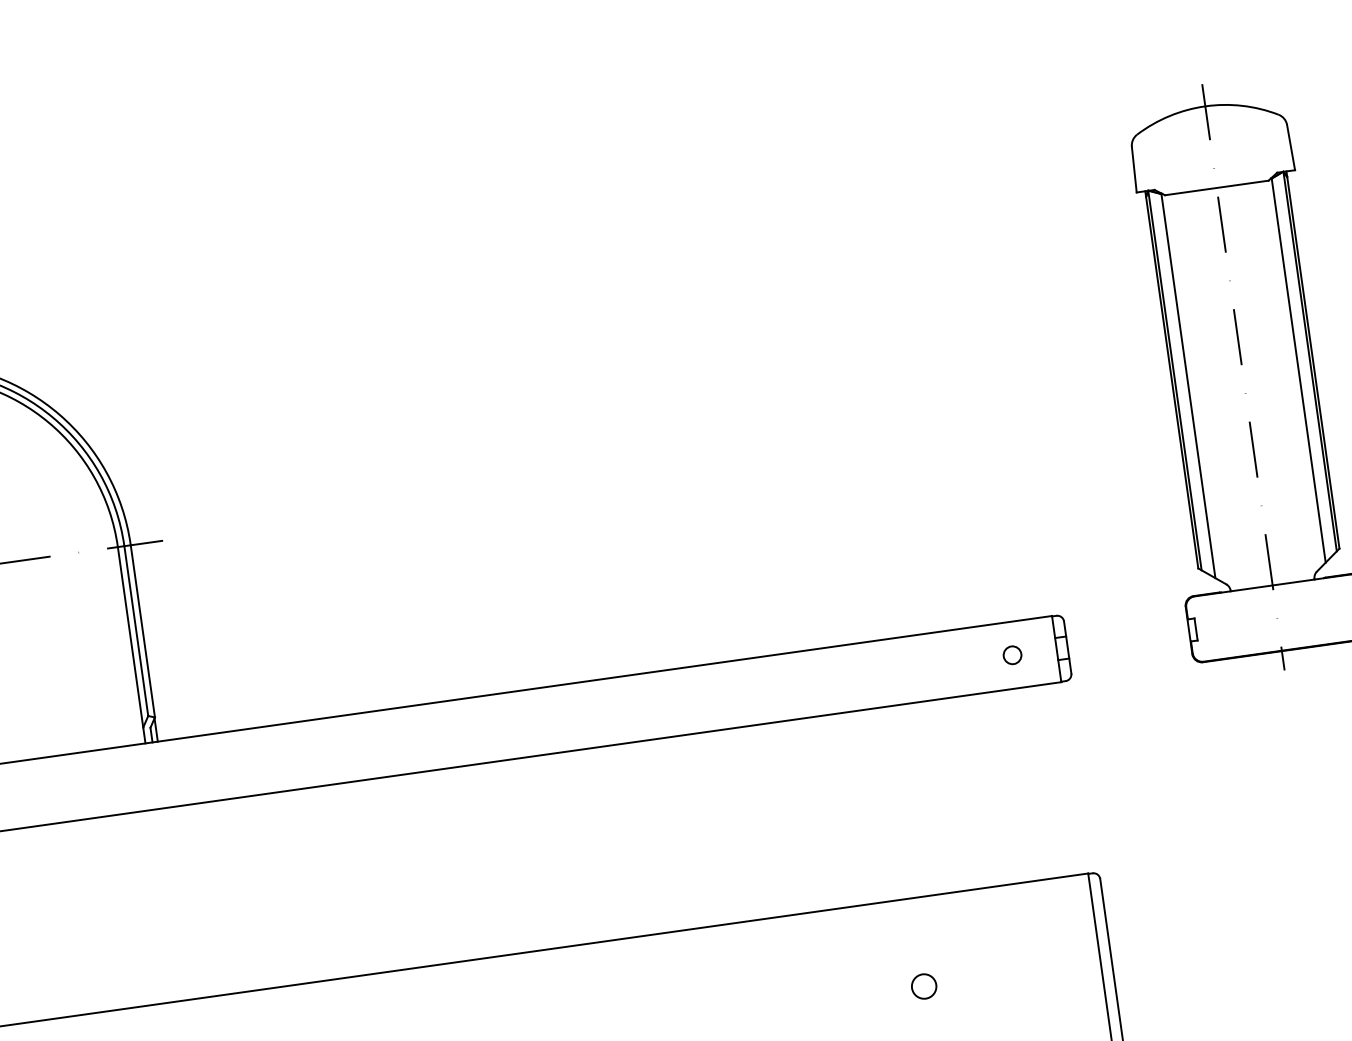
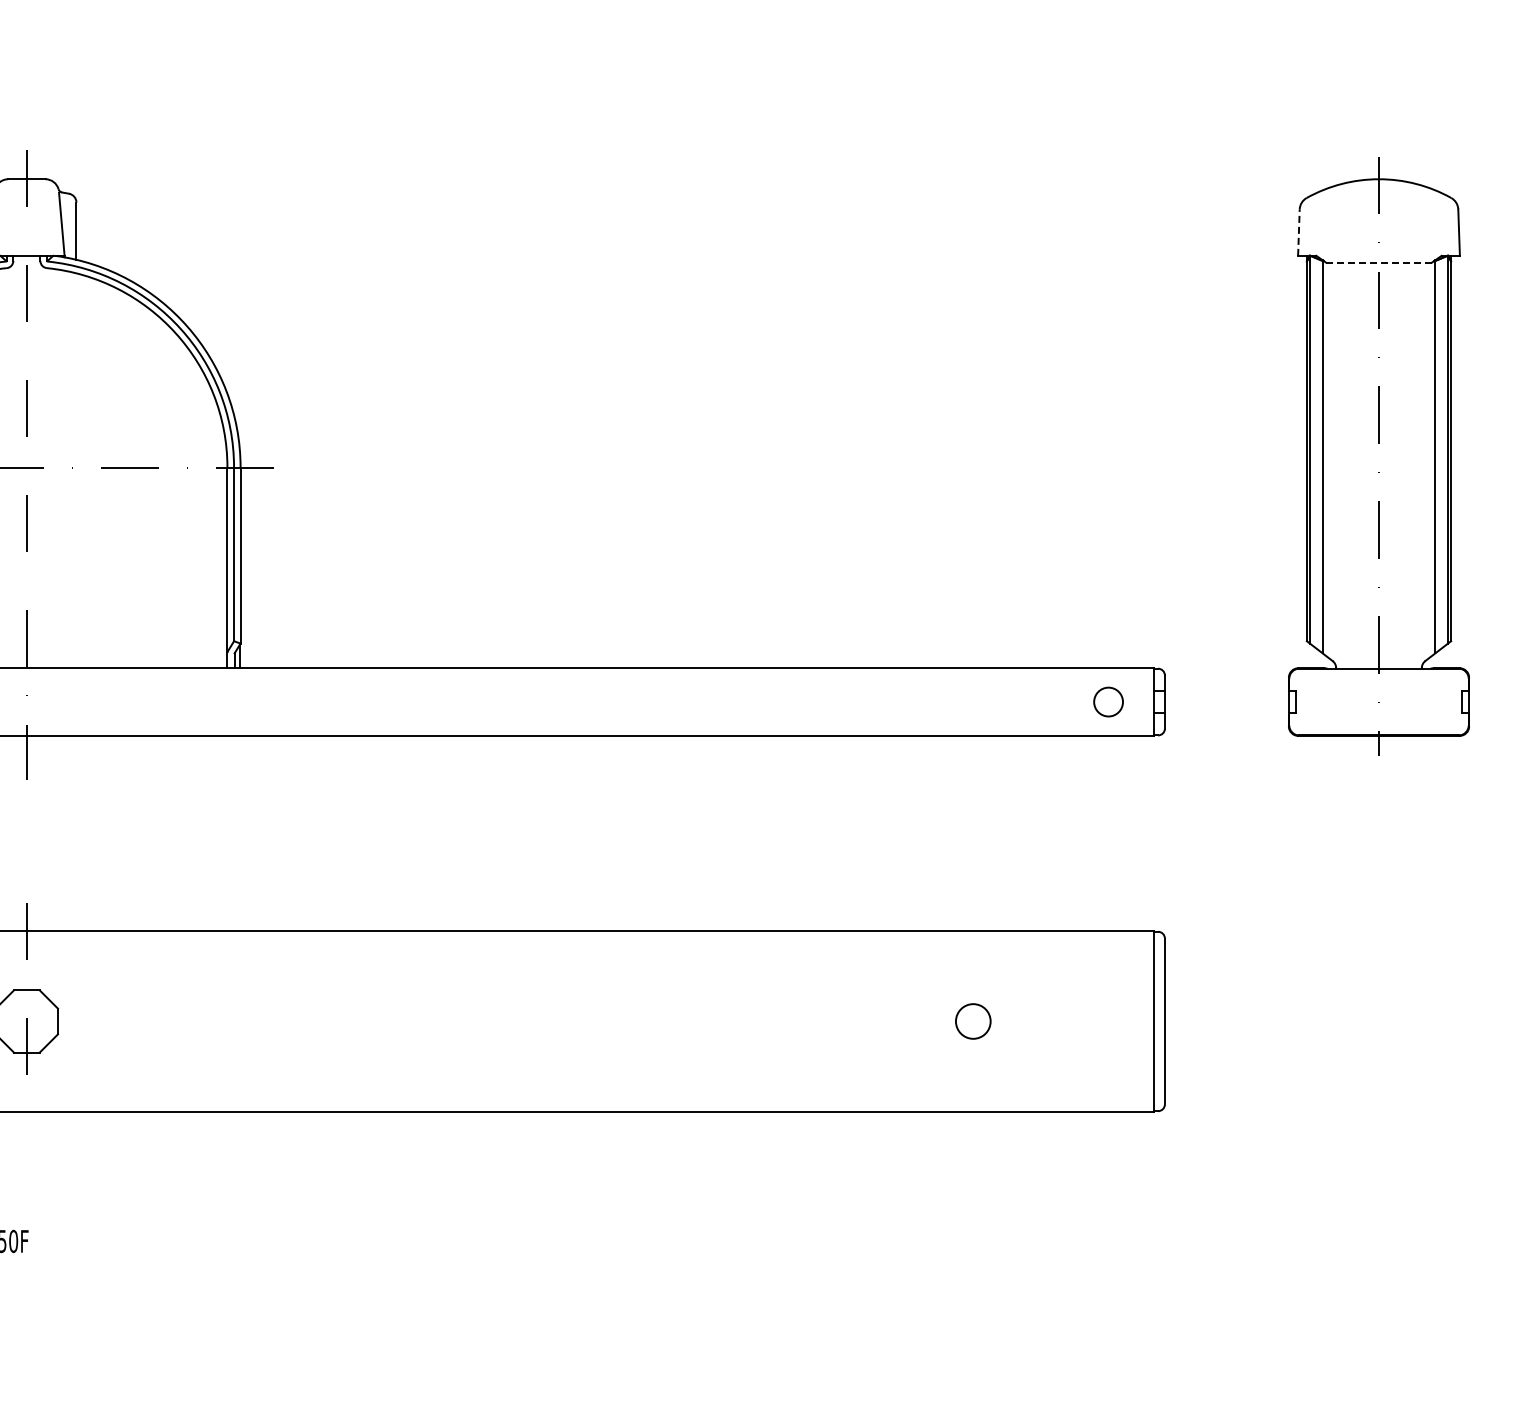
line: (1133, 169) -> (1298, 232), solid -> dashed
line: (1217, 187) -> (1379, 262), solid -> dashed
circle: (1012, 655) -> (1108, 702), size x1.6
circle: (924, 986) -> (973, 1021), size x1.4

